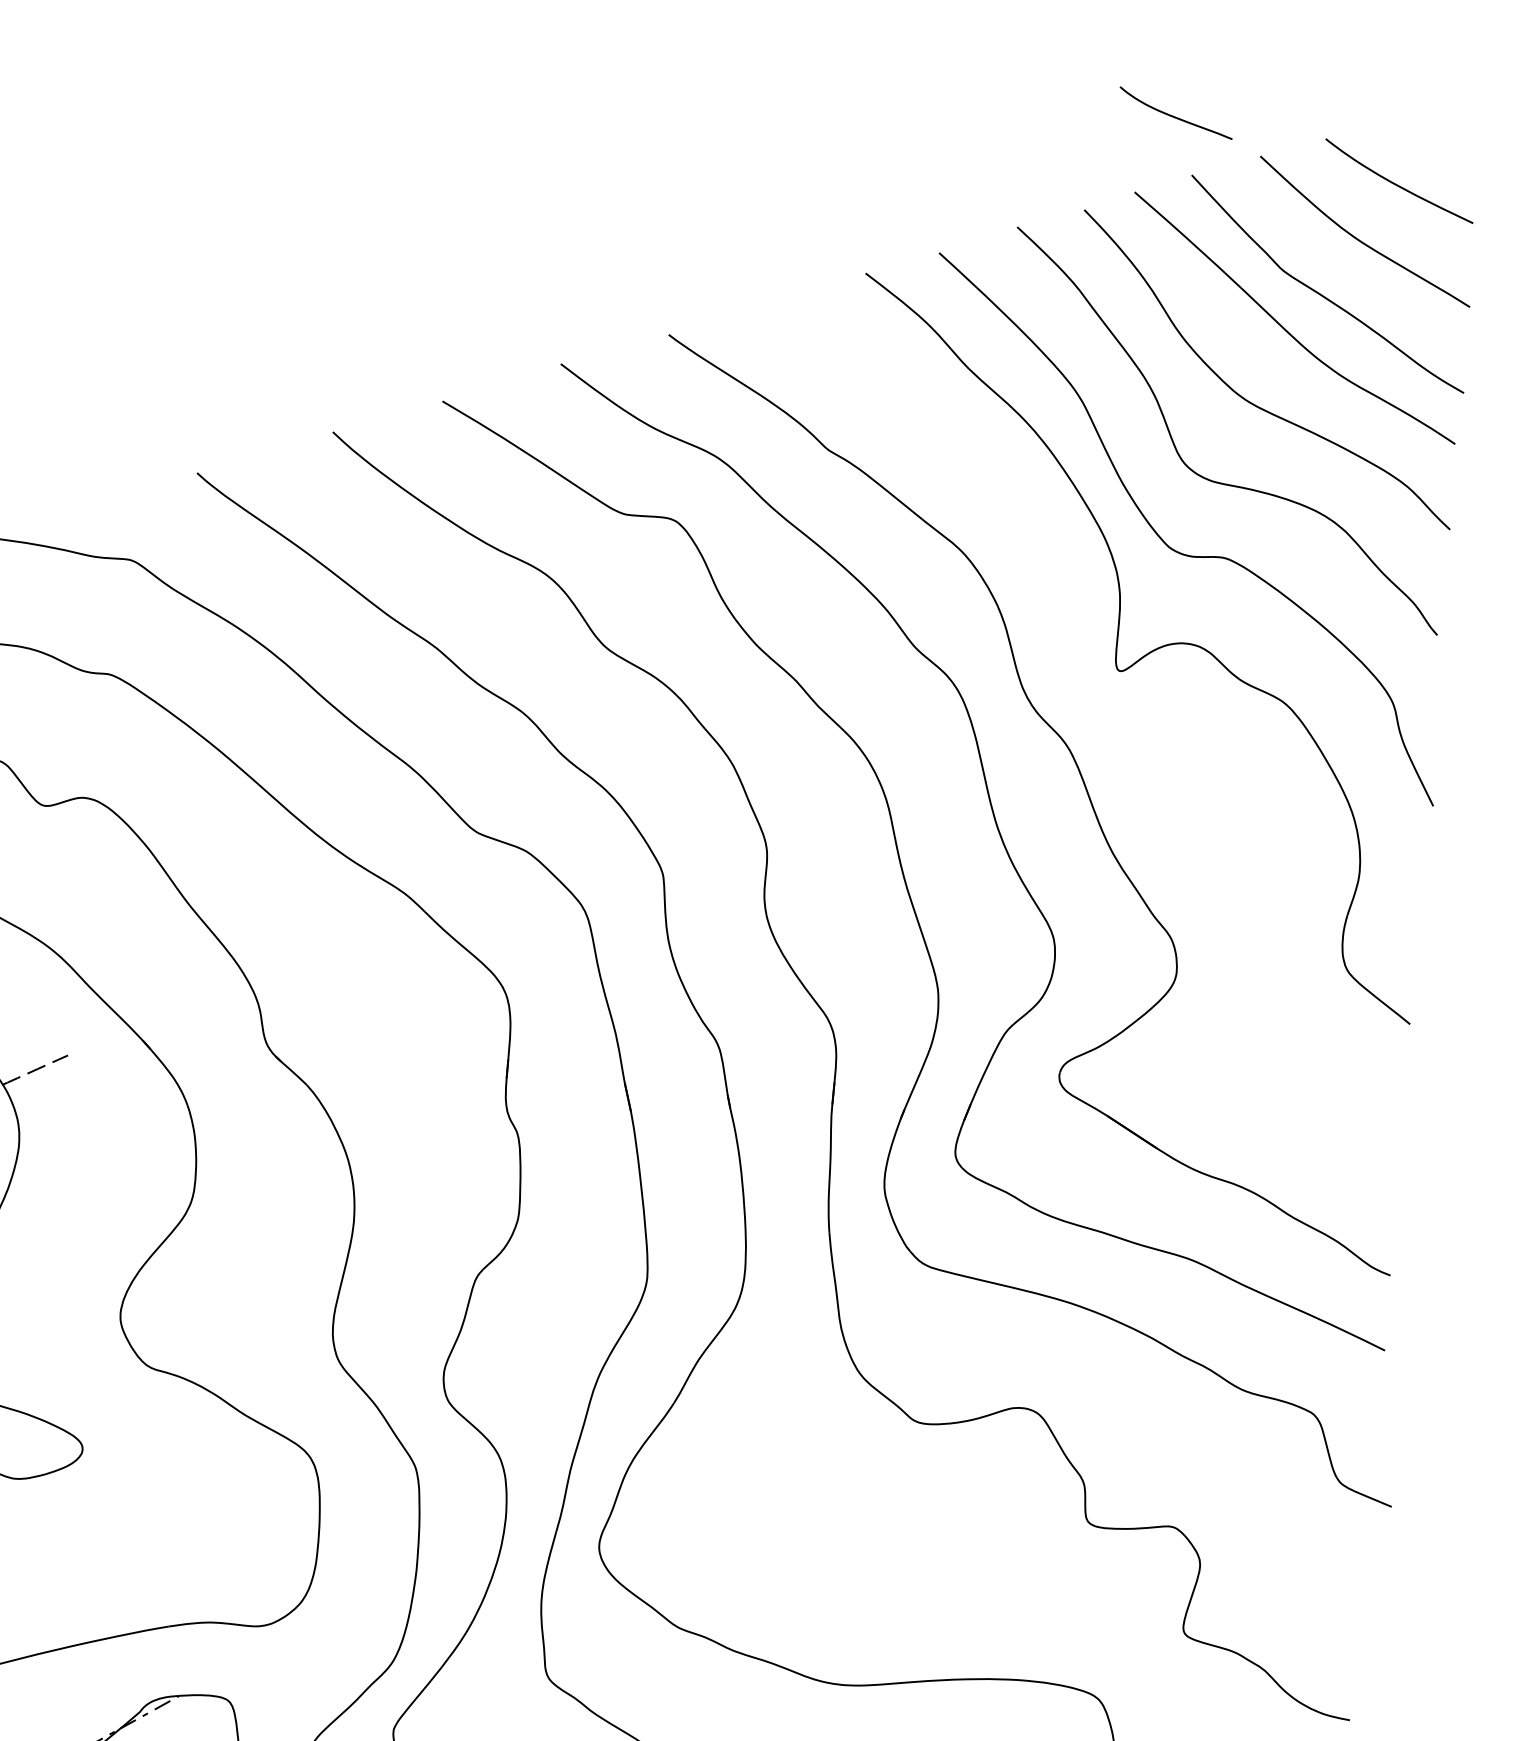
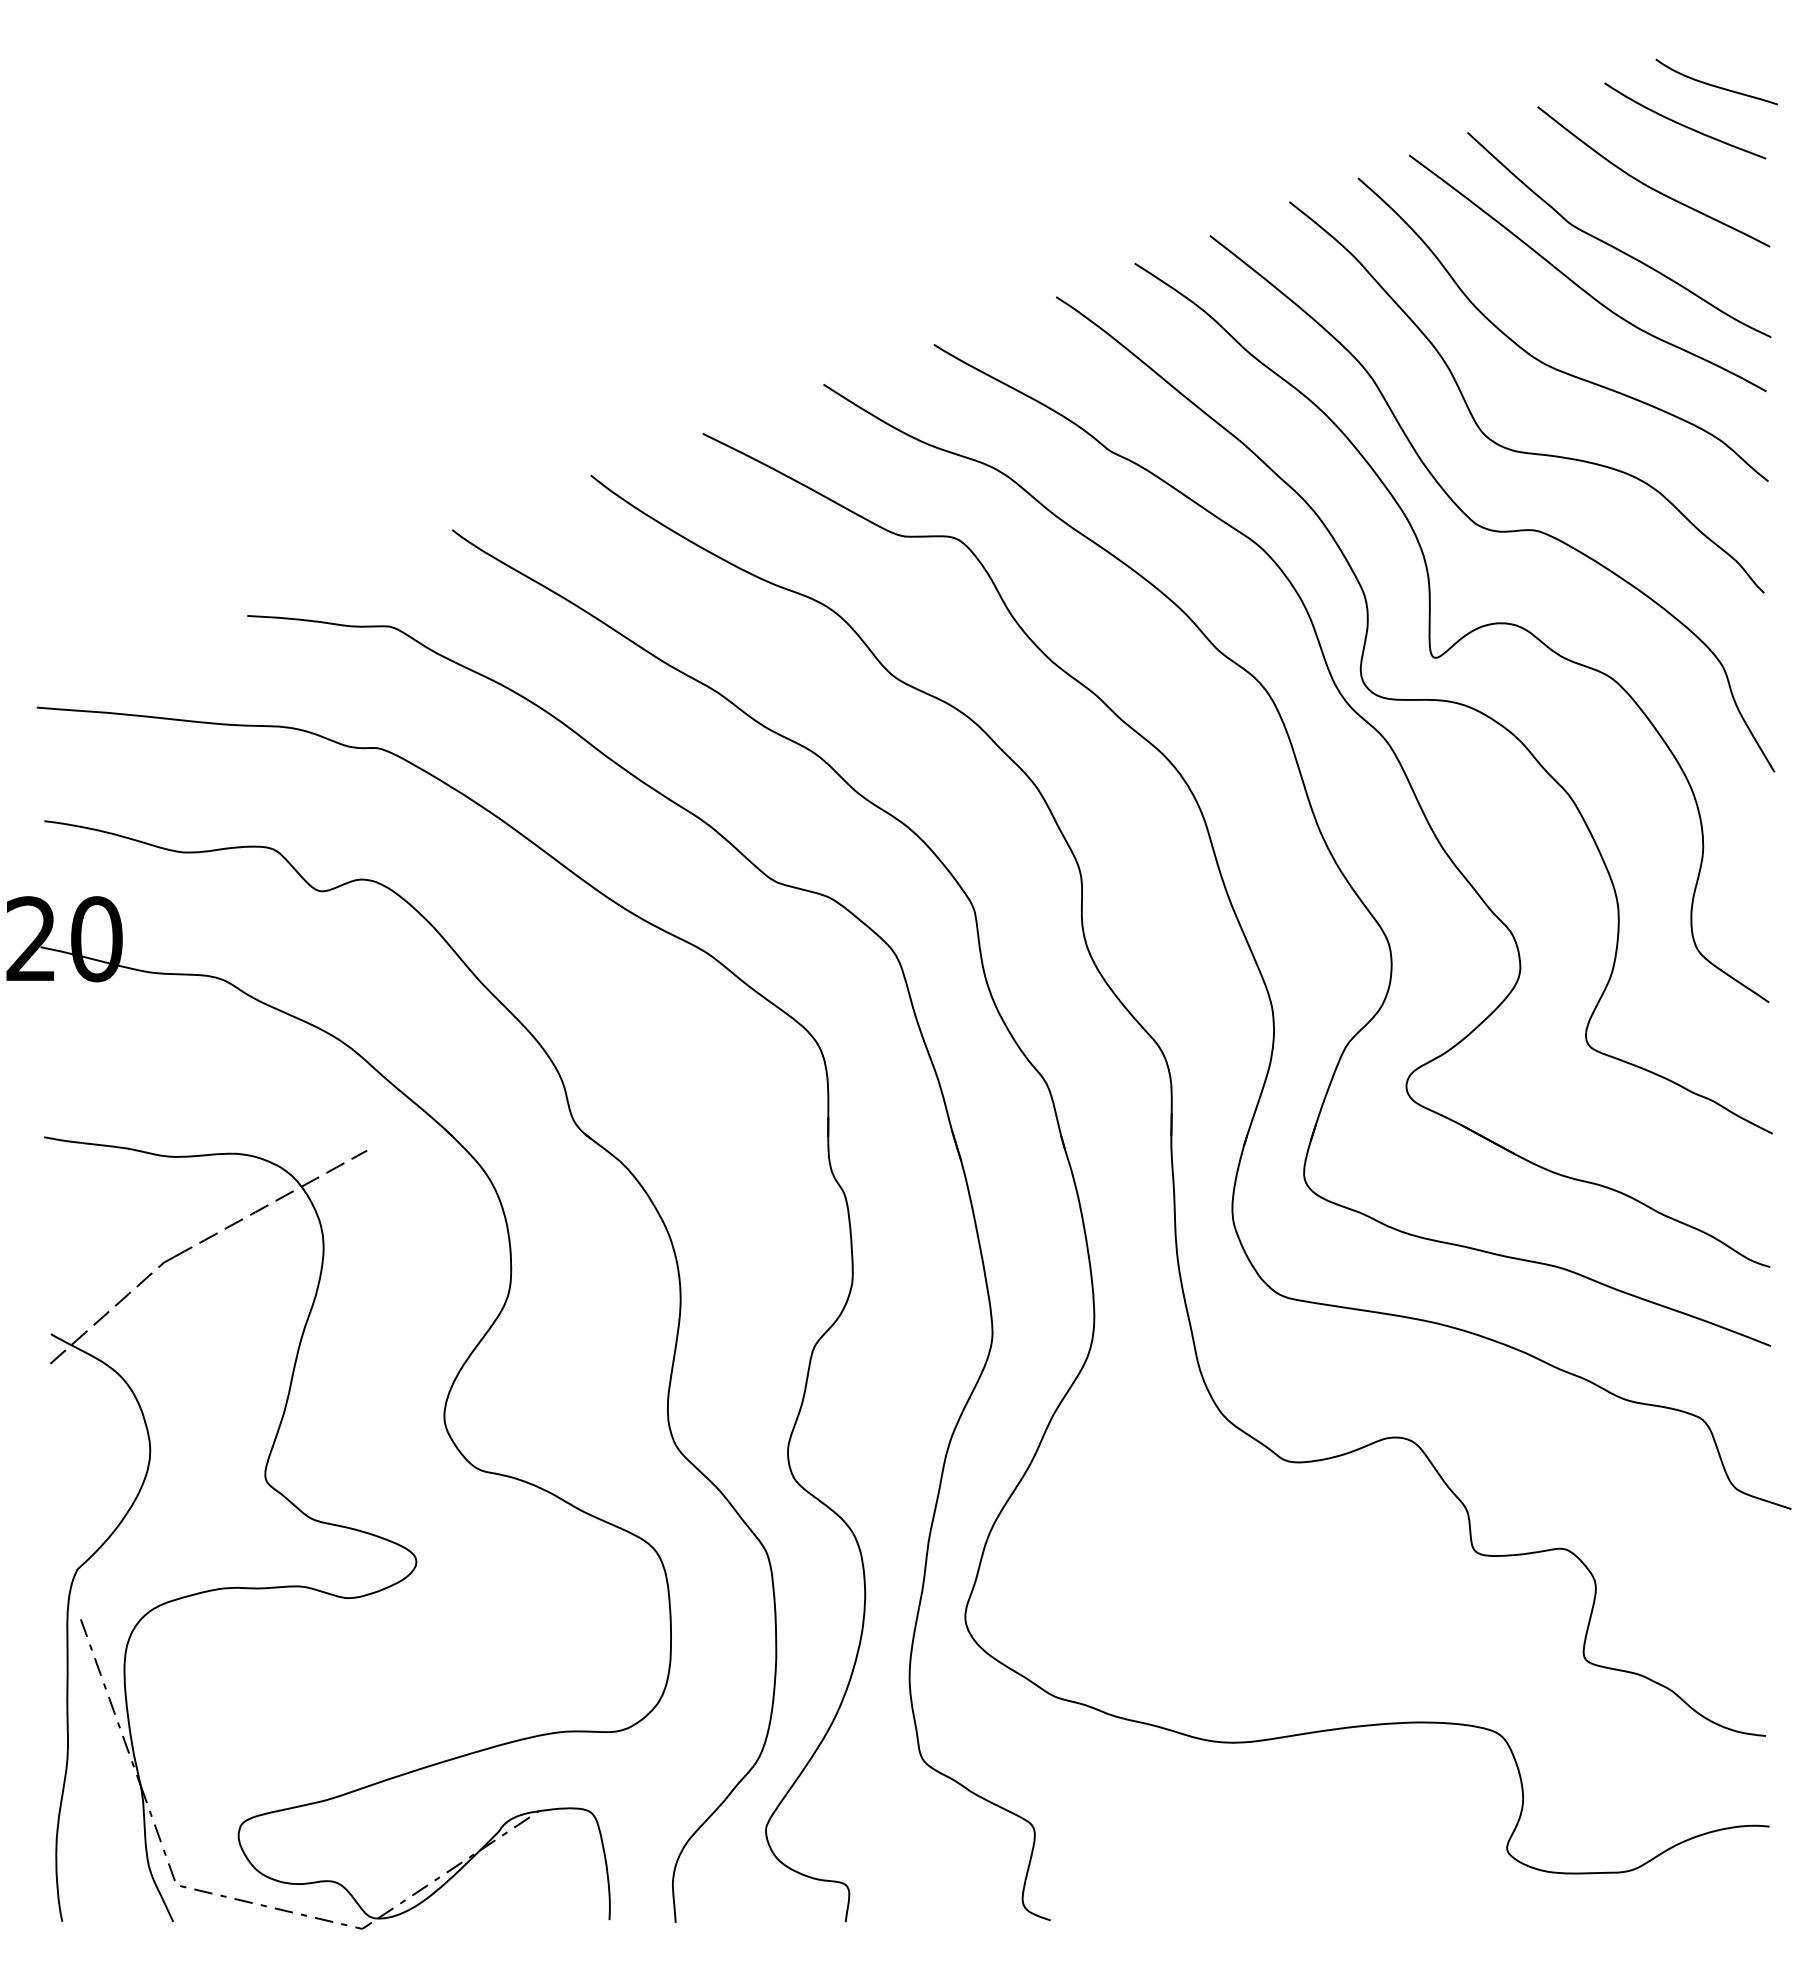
curve: (1175, 116) -> (1716, 85), moved
part: (1097, 710) -> (1414, 700), added

